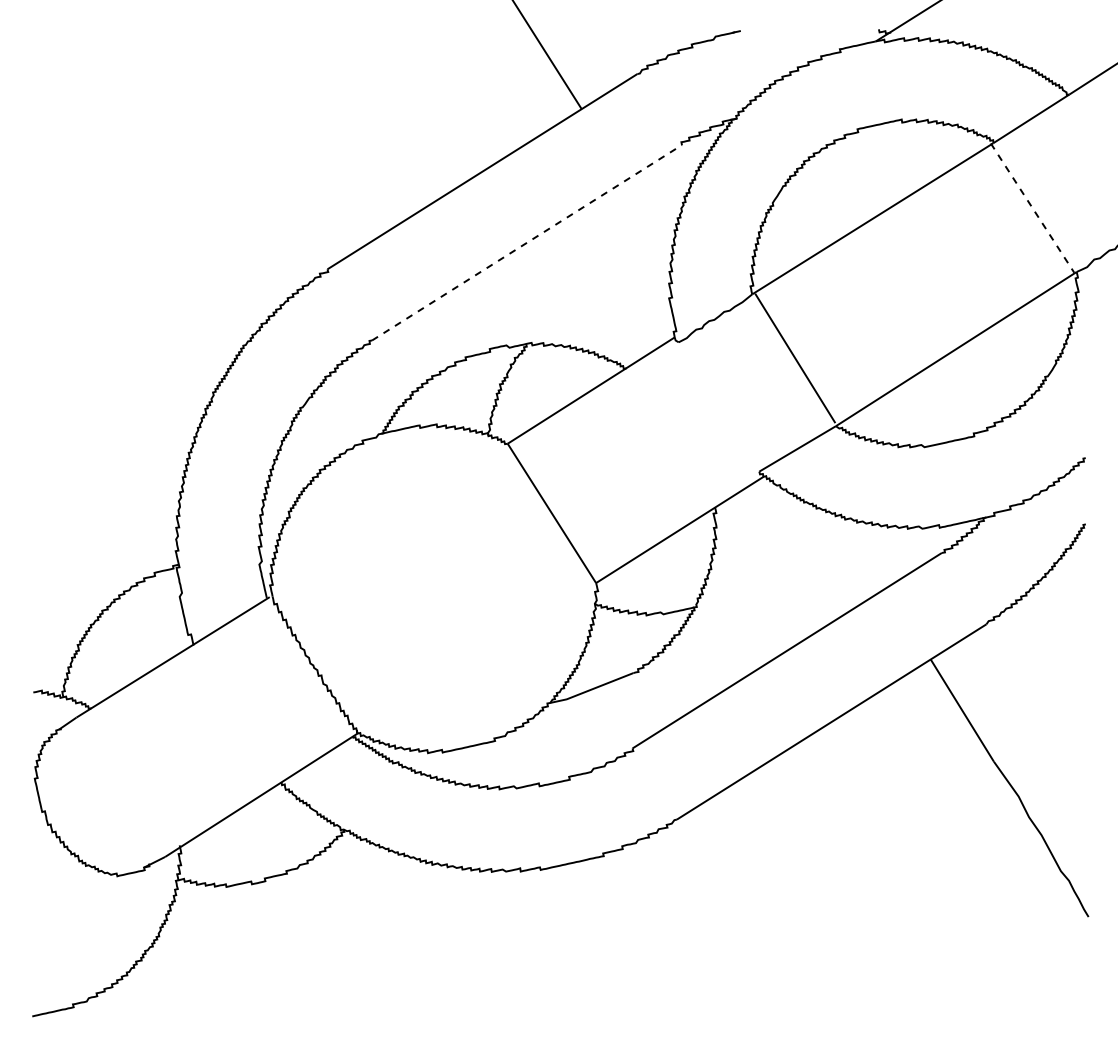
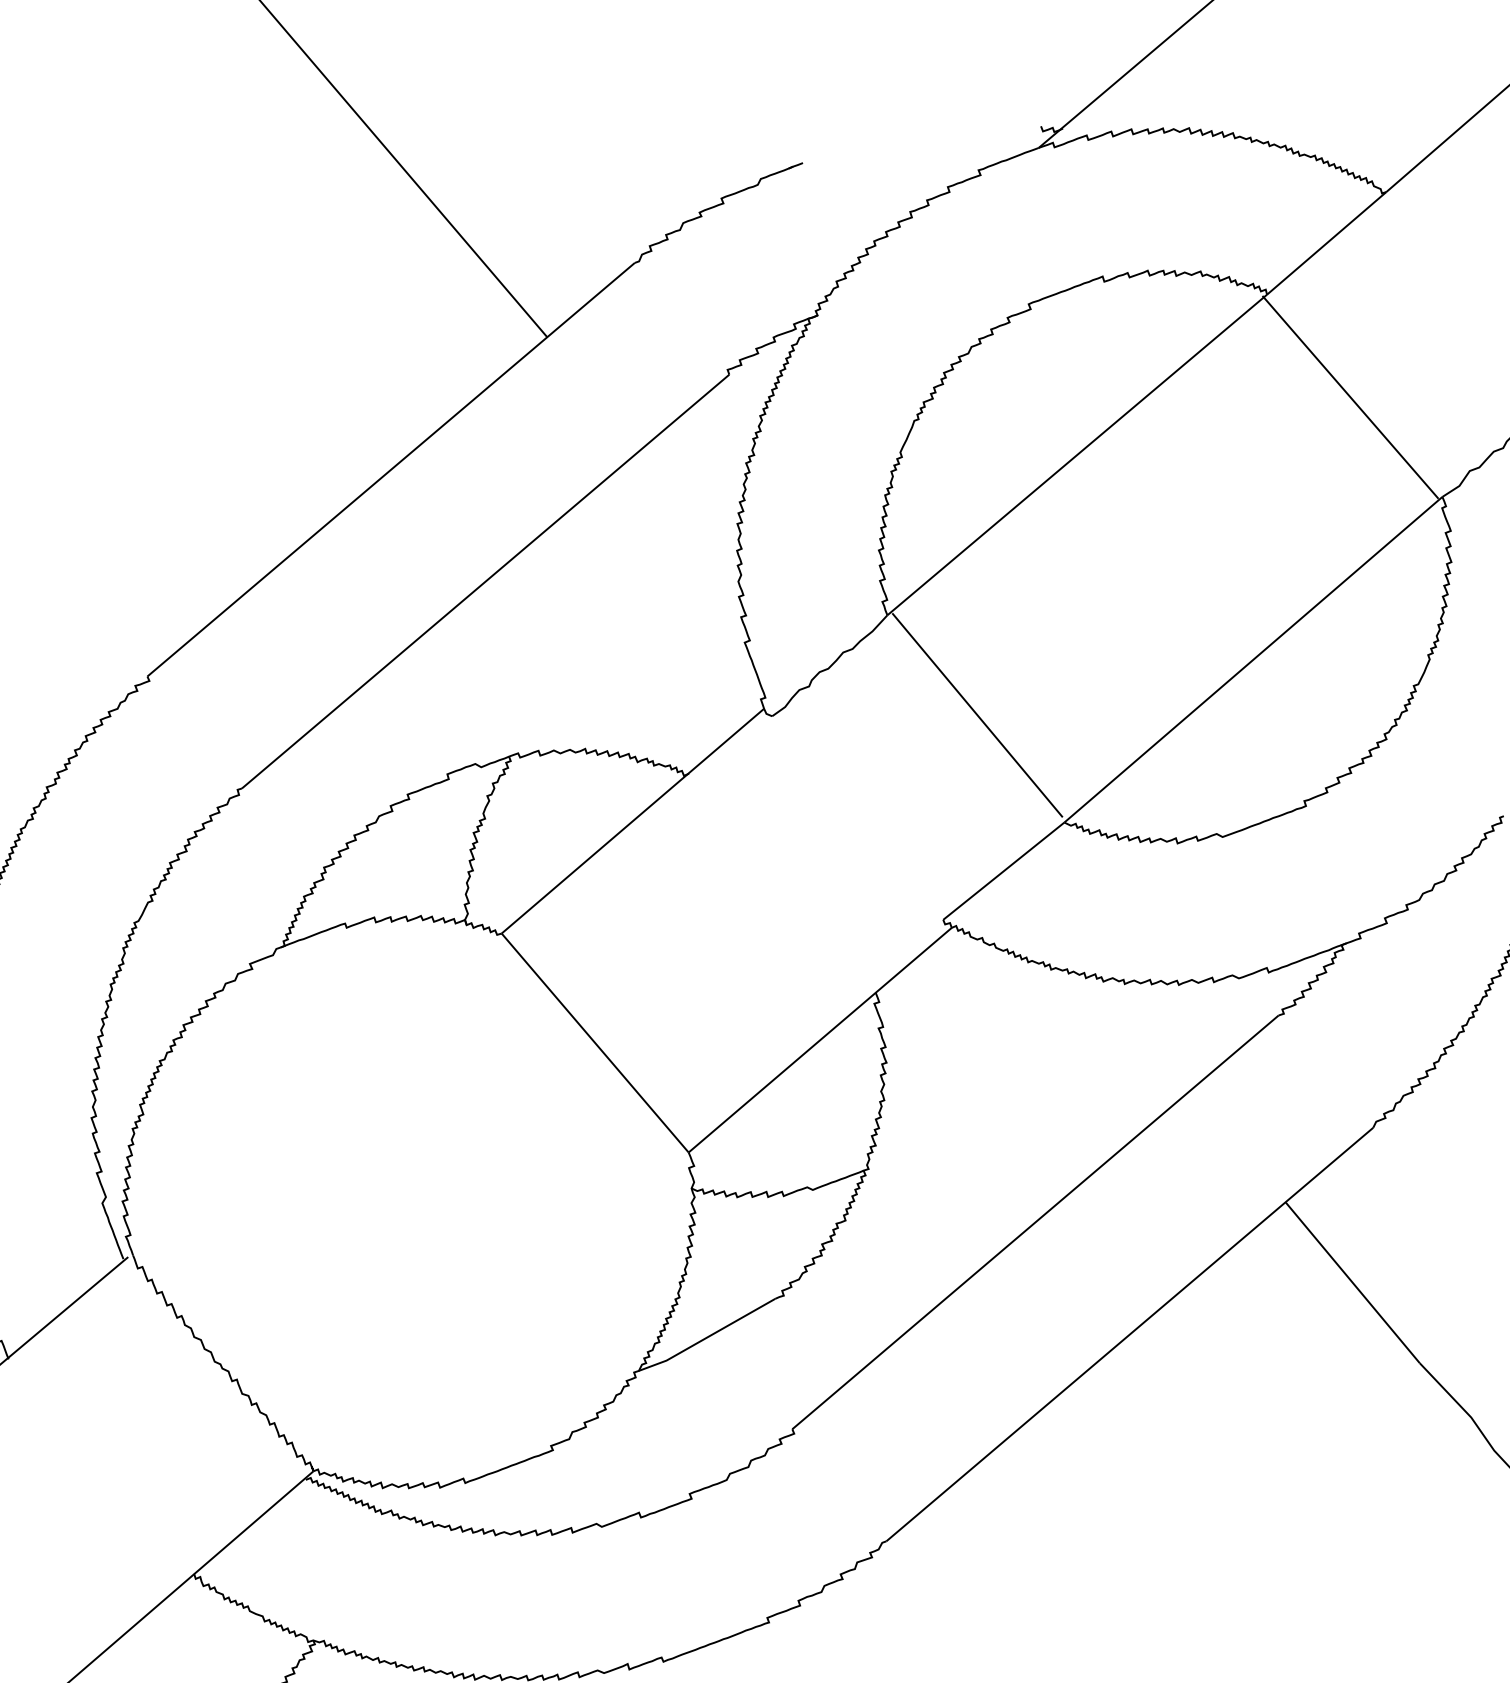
line: (1032, 208) -> (1350, 398), dashed -> solid
line: (527, 242) -> (486, 580), dashed -> solid

